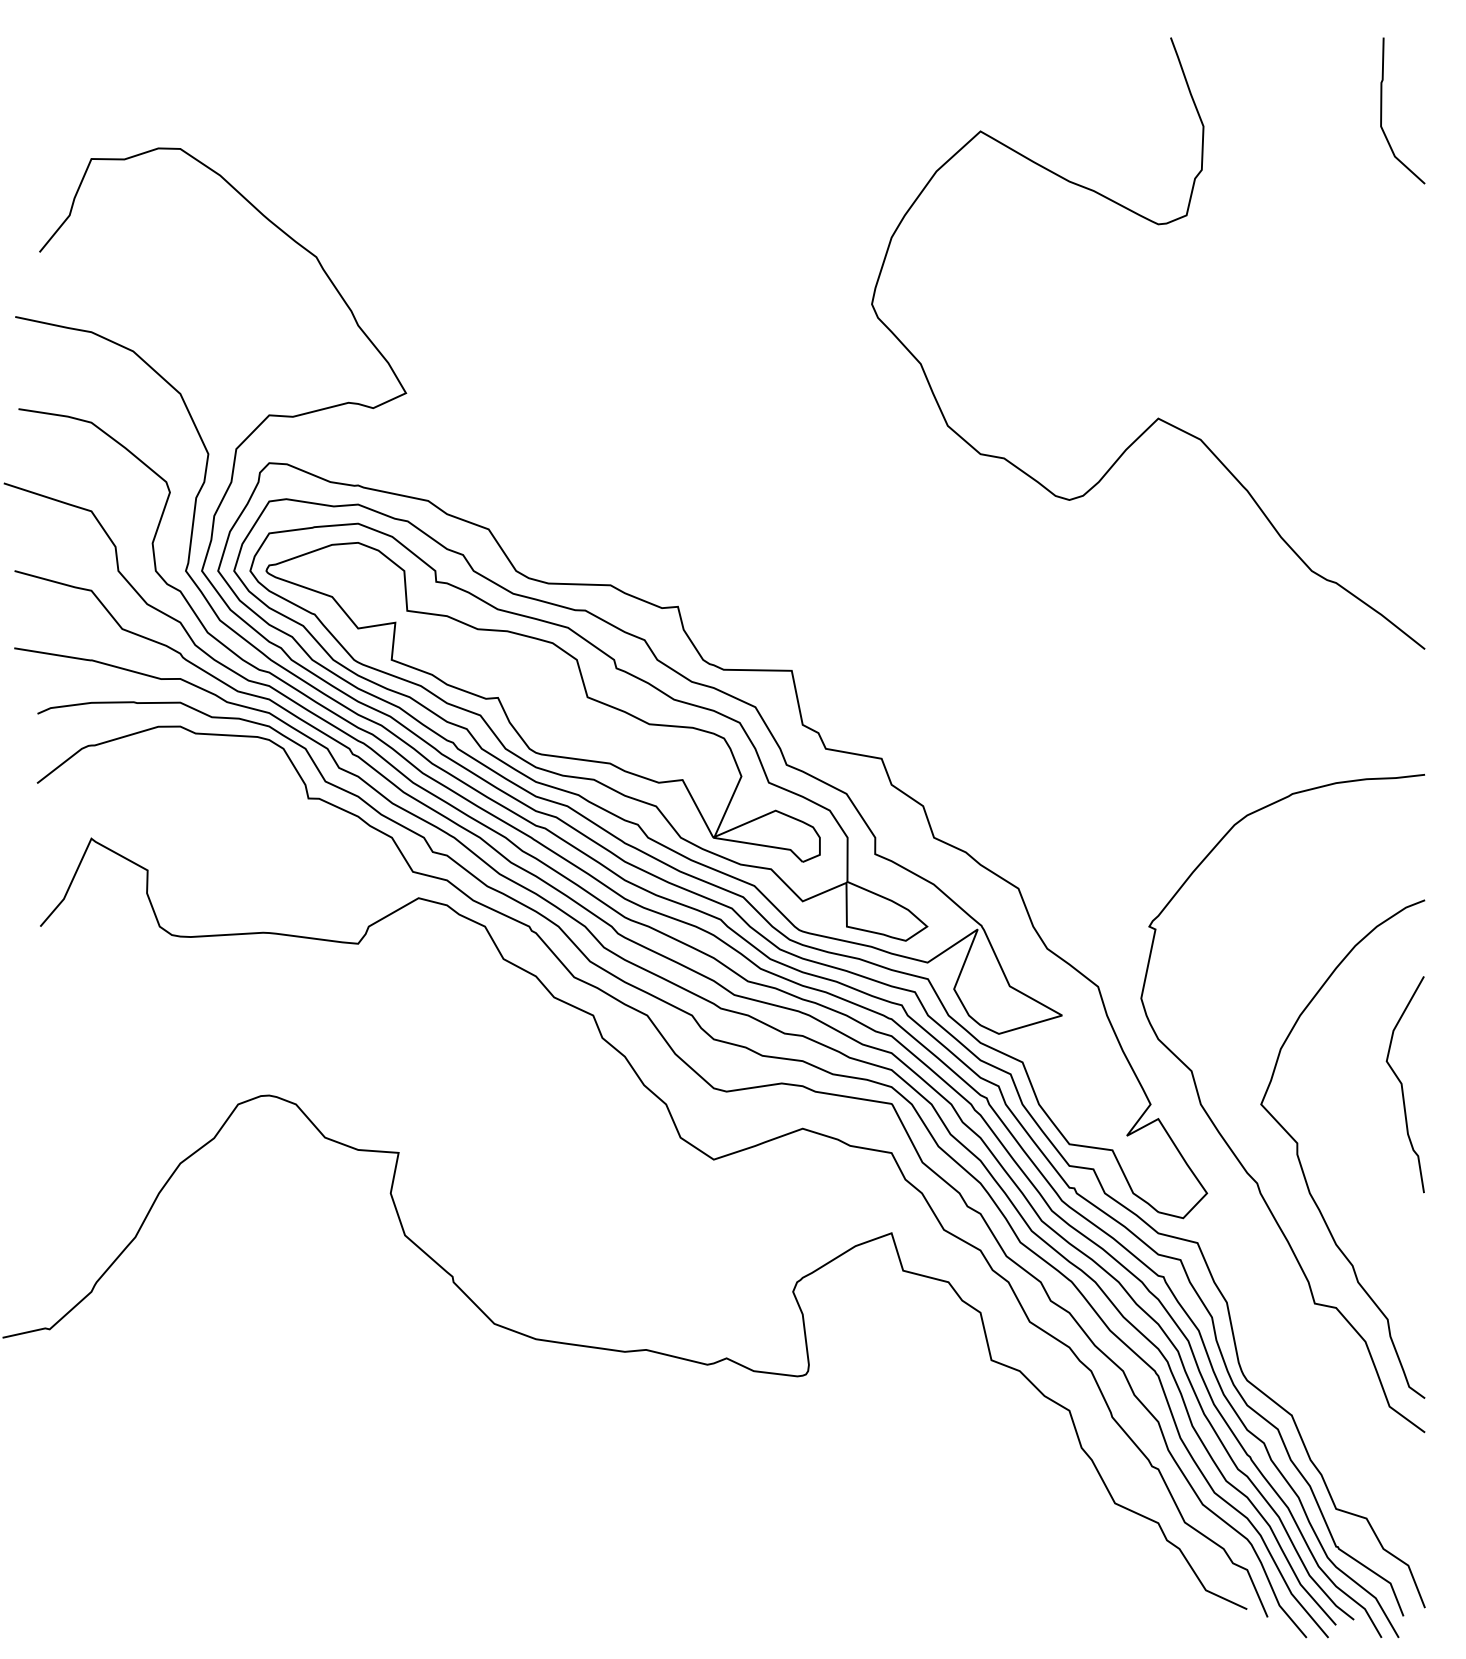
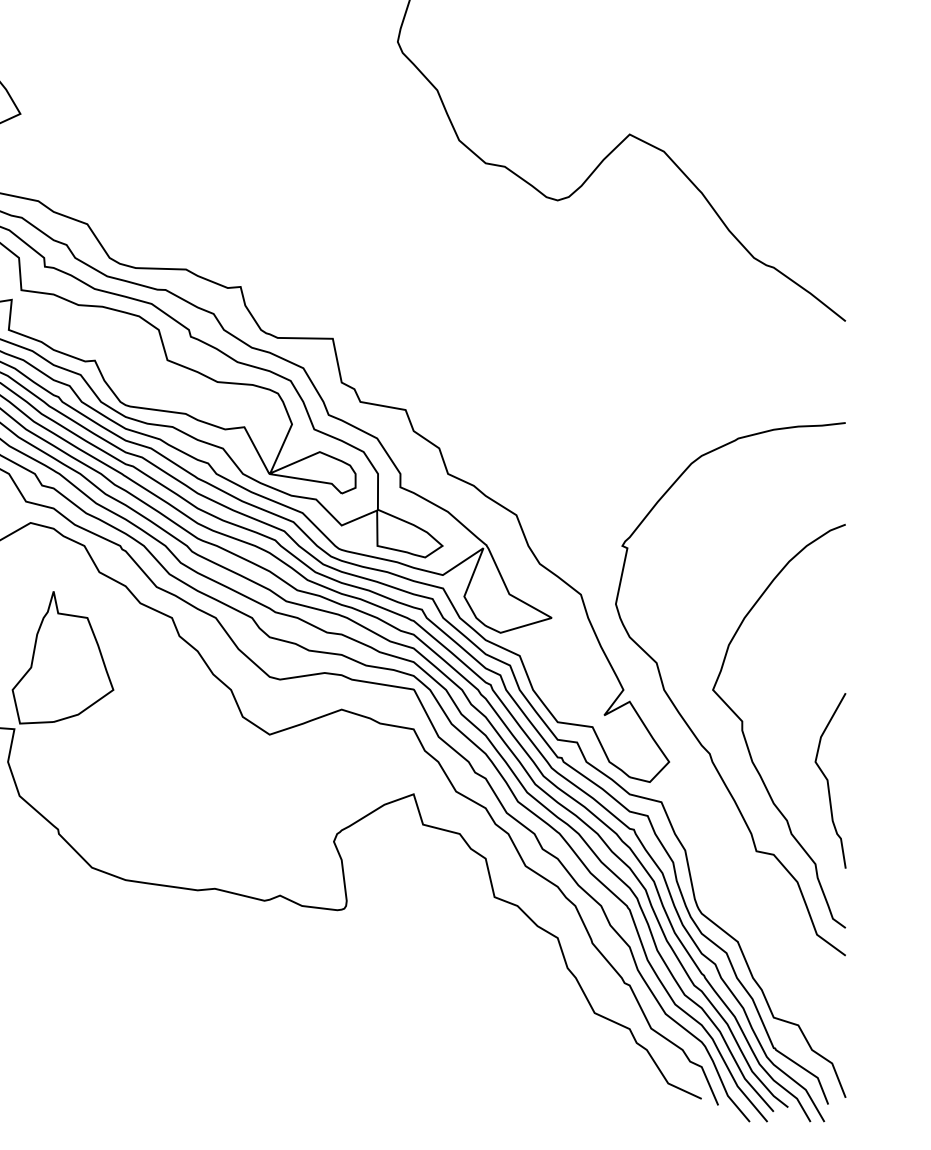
part: (458, 1064) -> (62, 657), added
curve: (1402, 1084) -> (828, 780), moved

